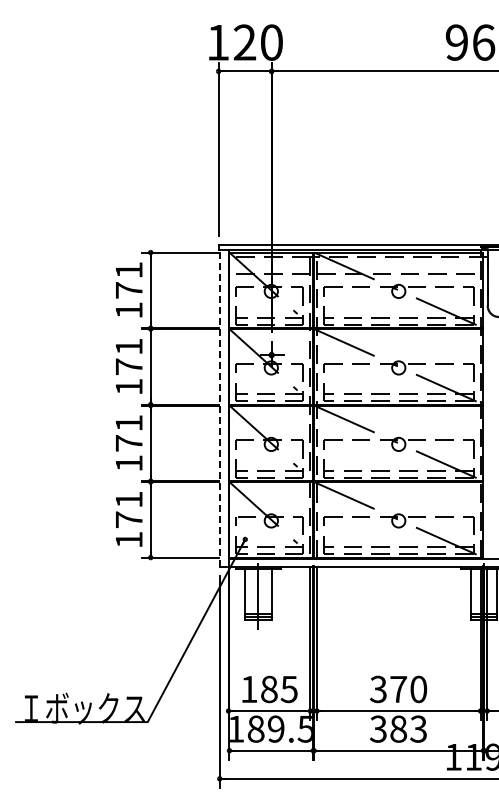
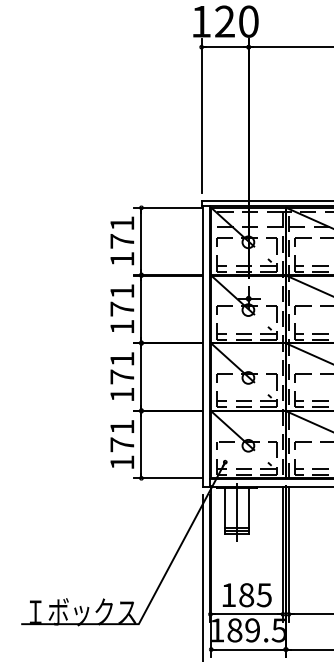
line: (219, 408) -> (202, 346), dashed -> solid

